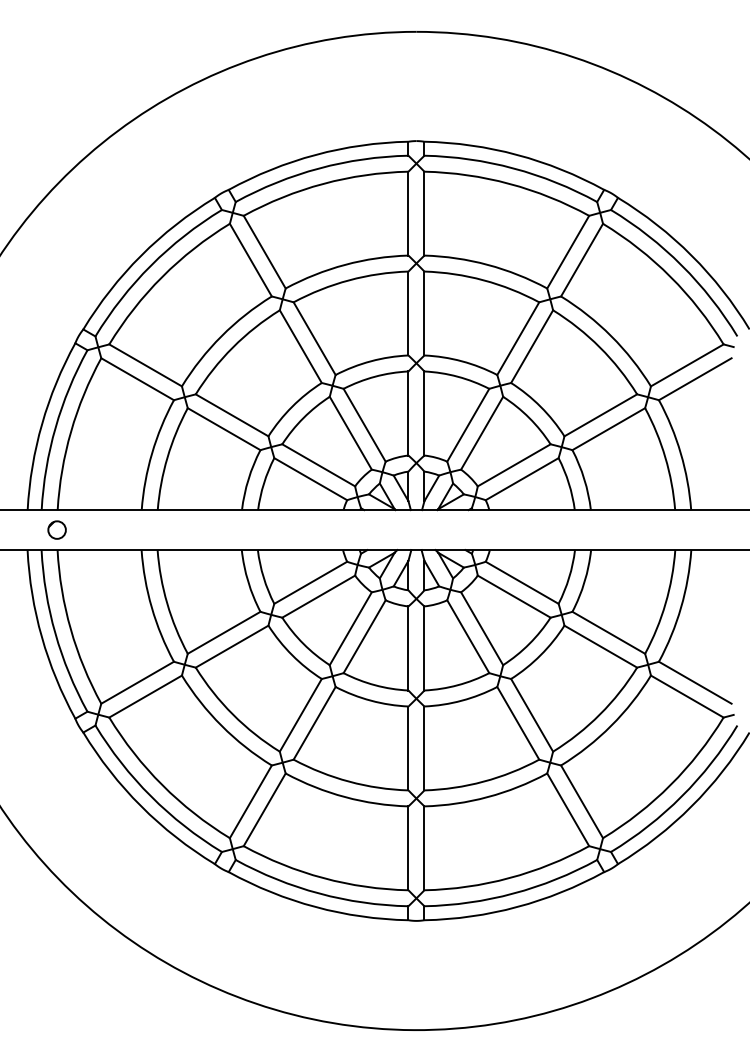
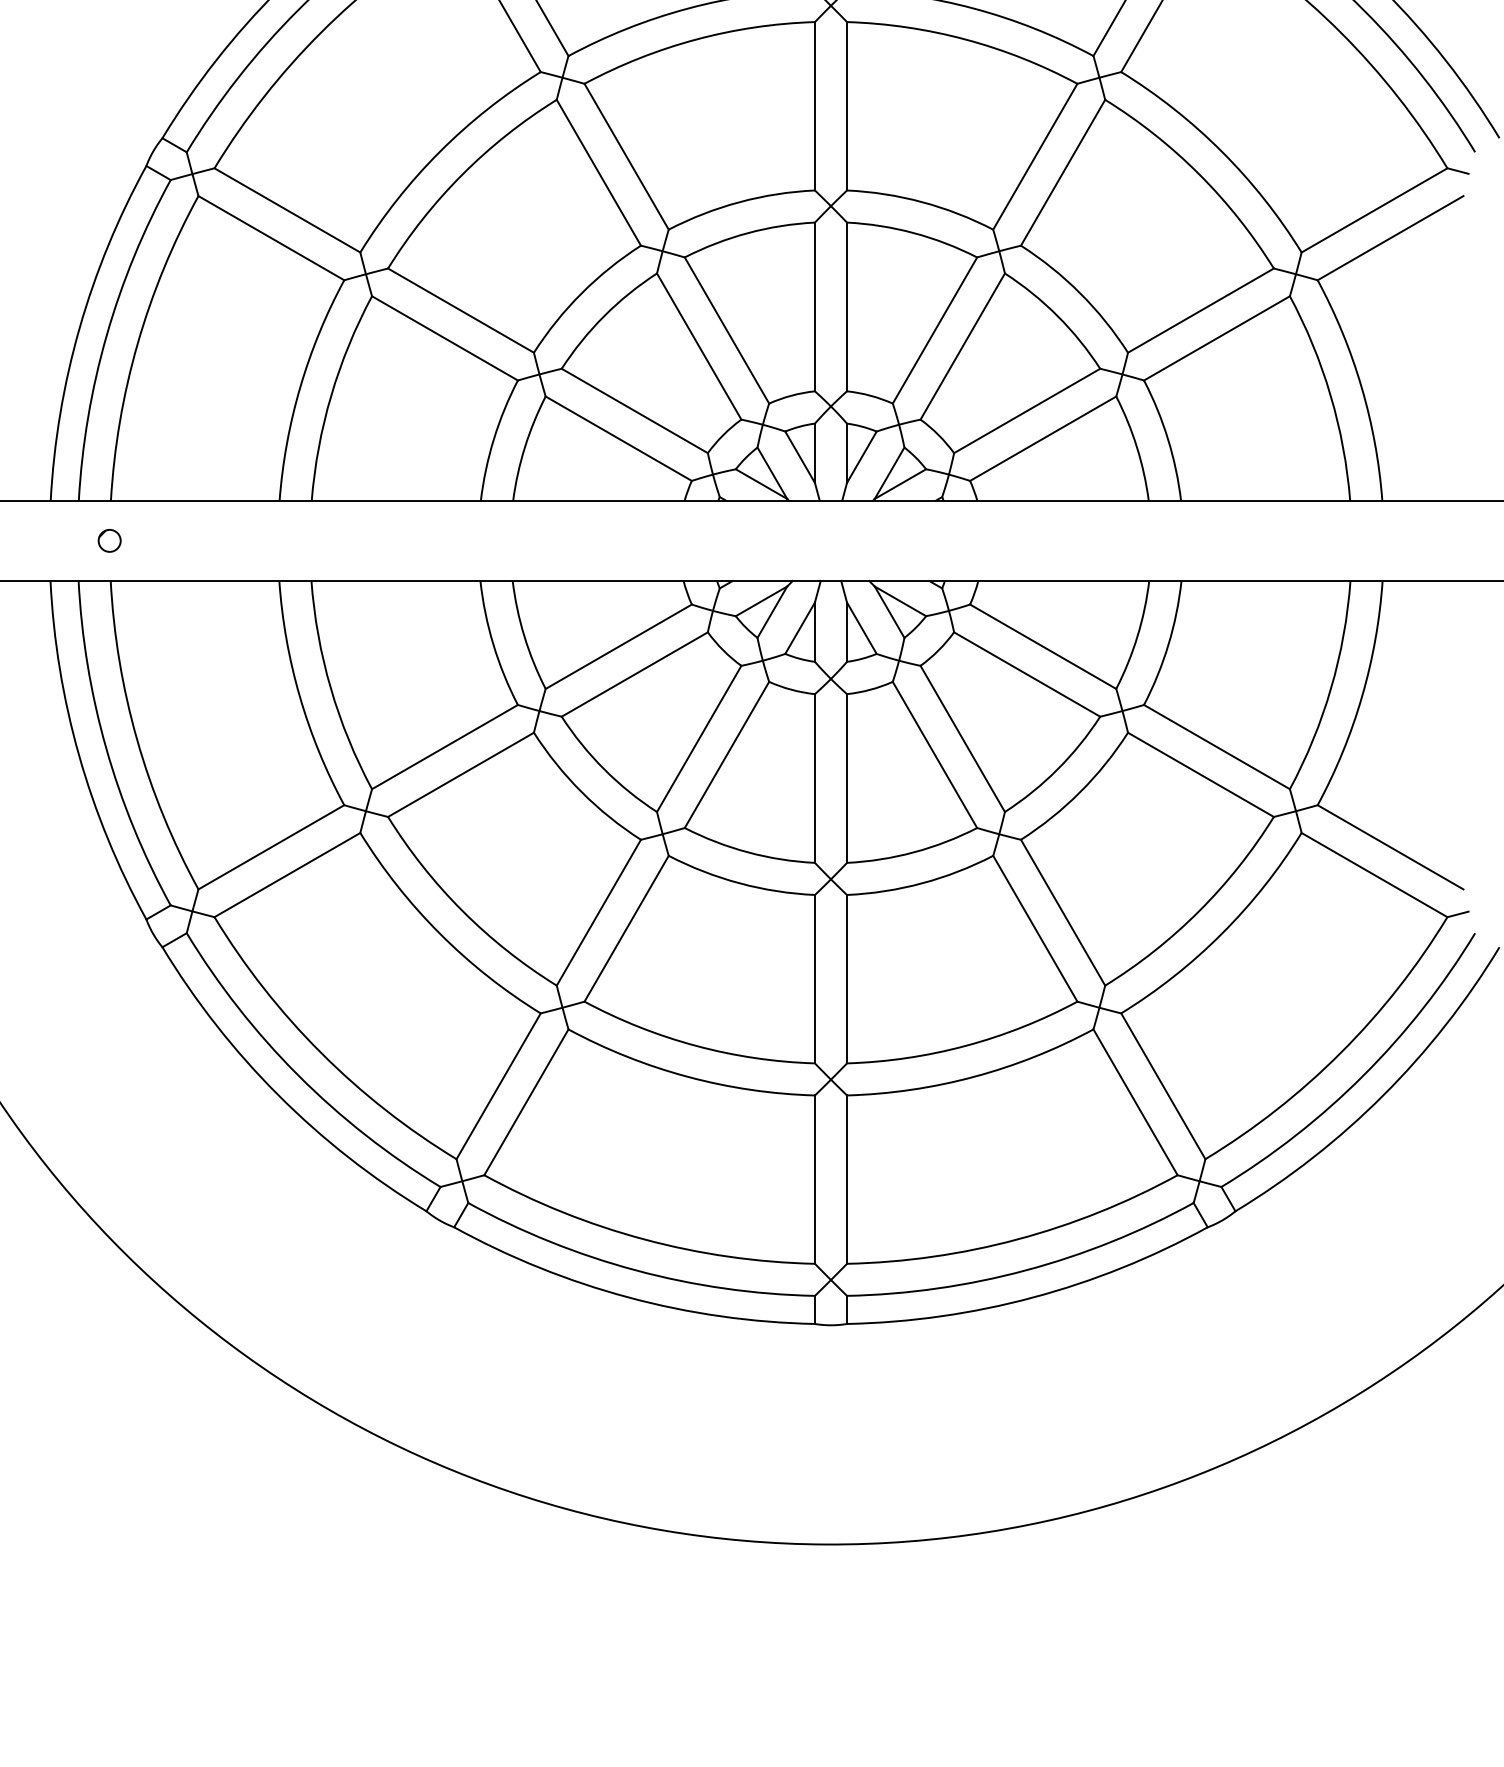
part: (56, 529) -> (108, 539), size x0.62

